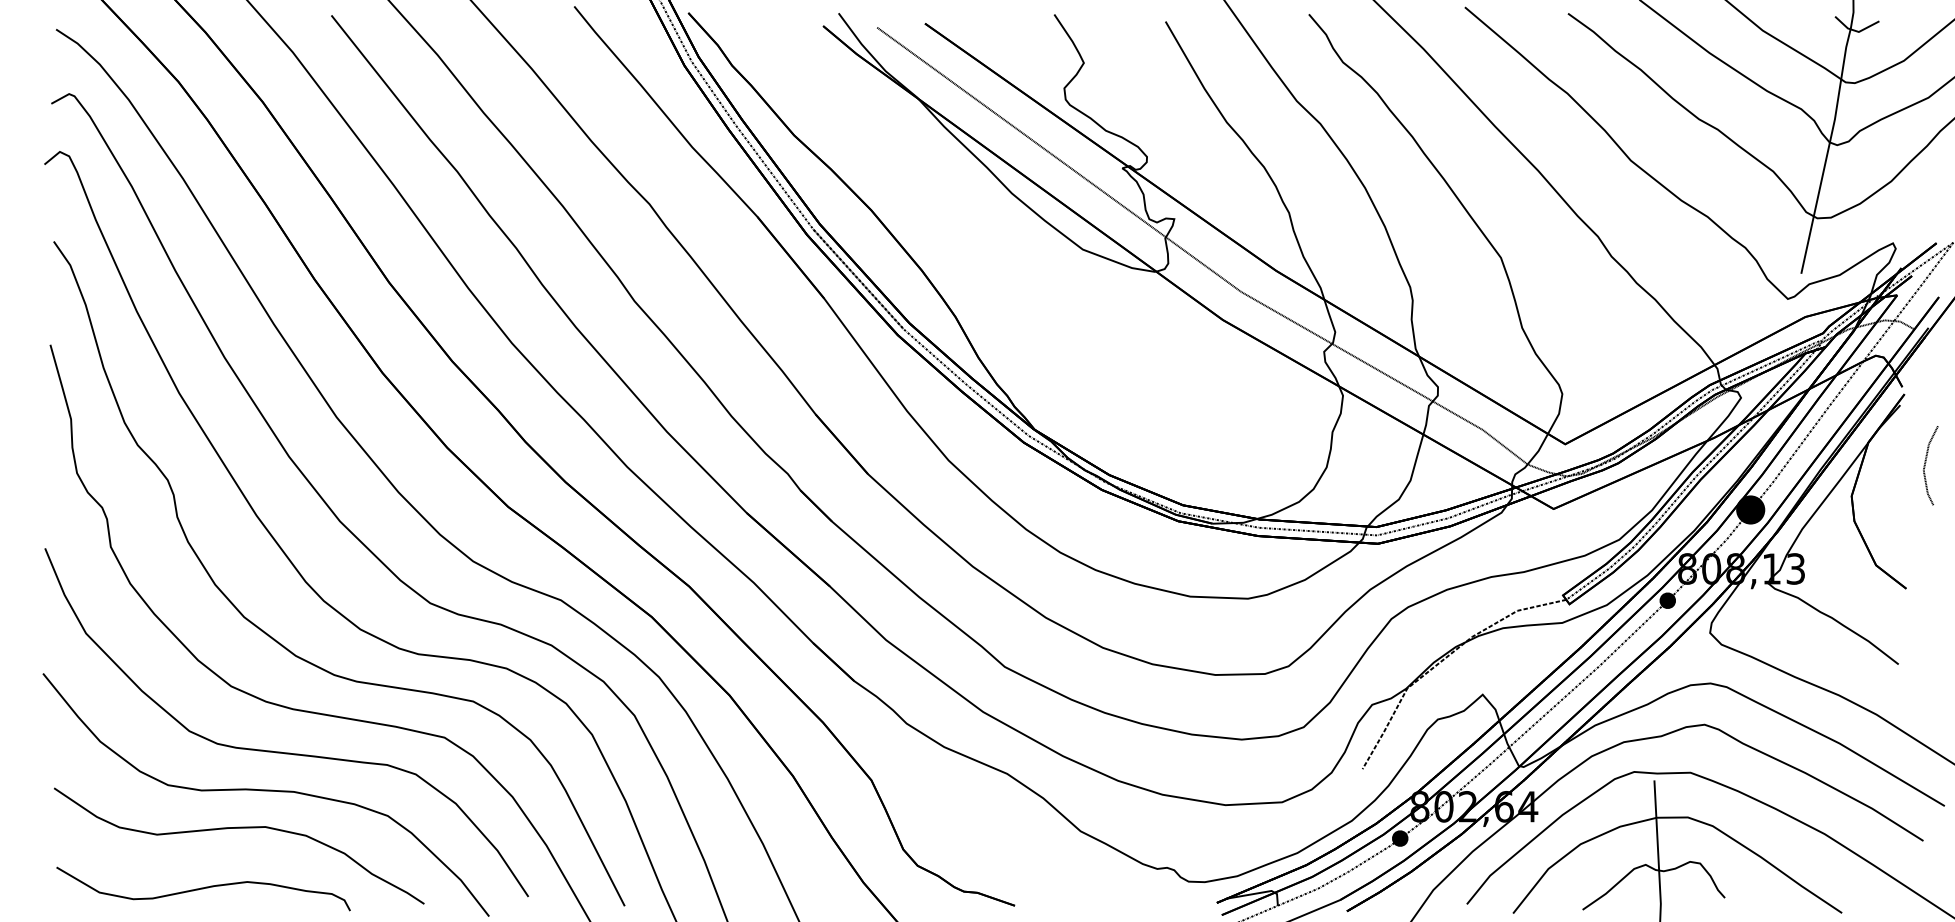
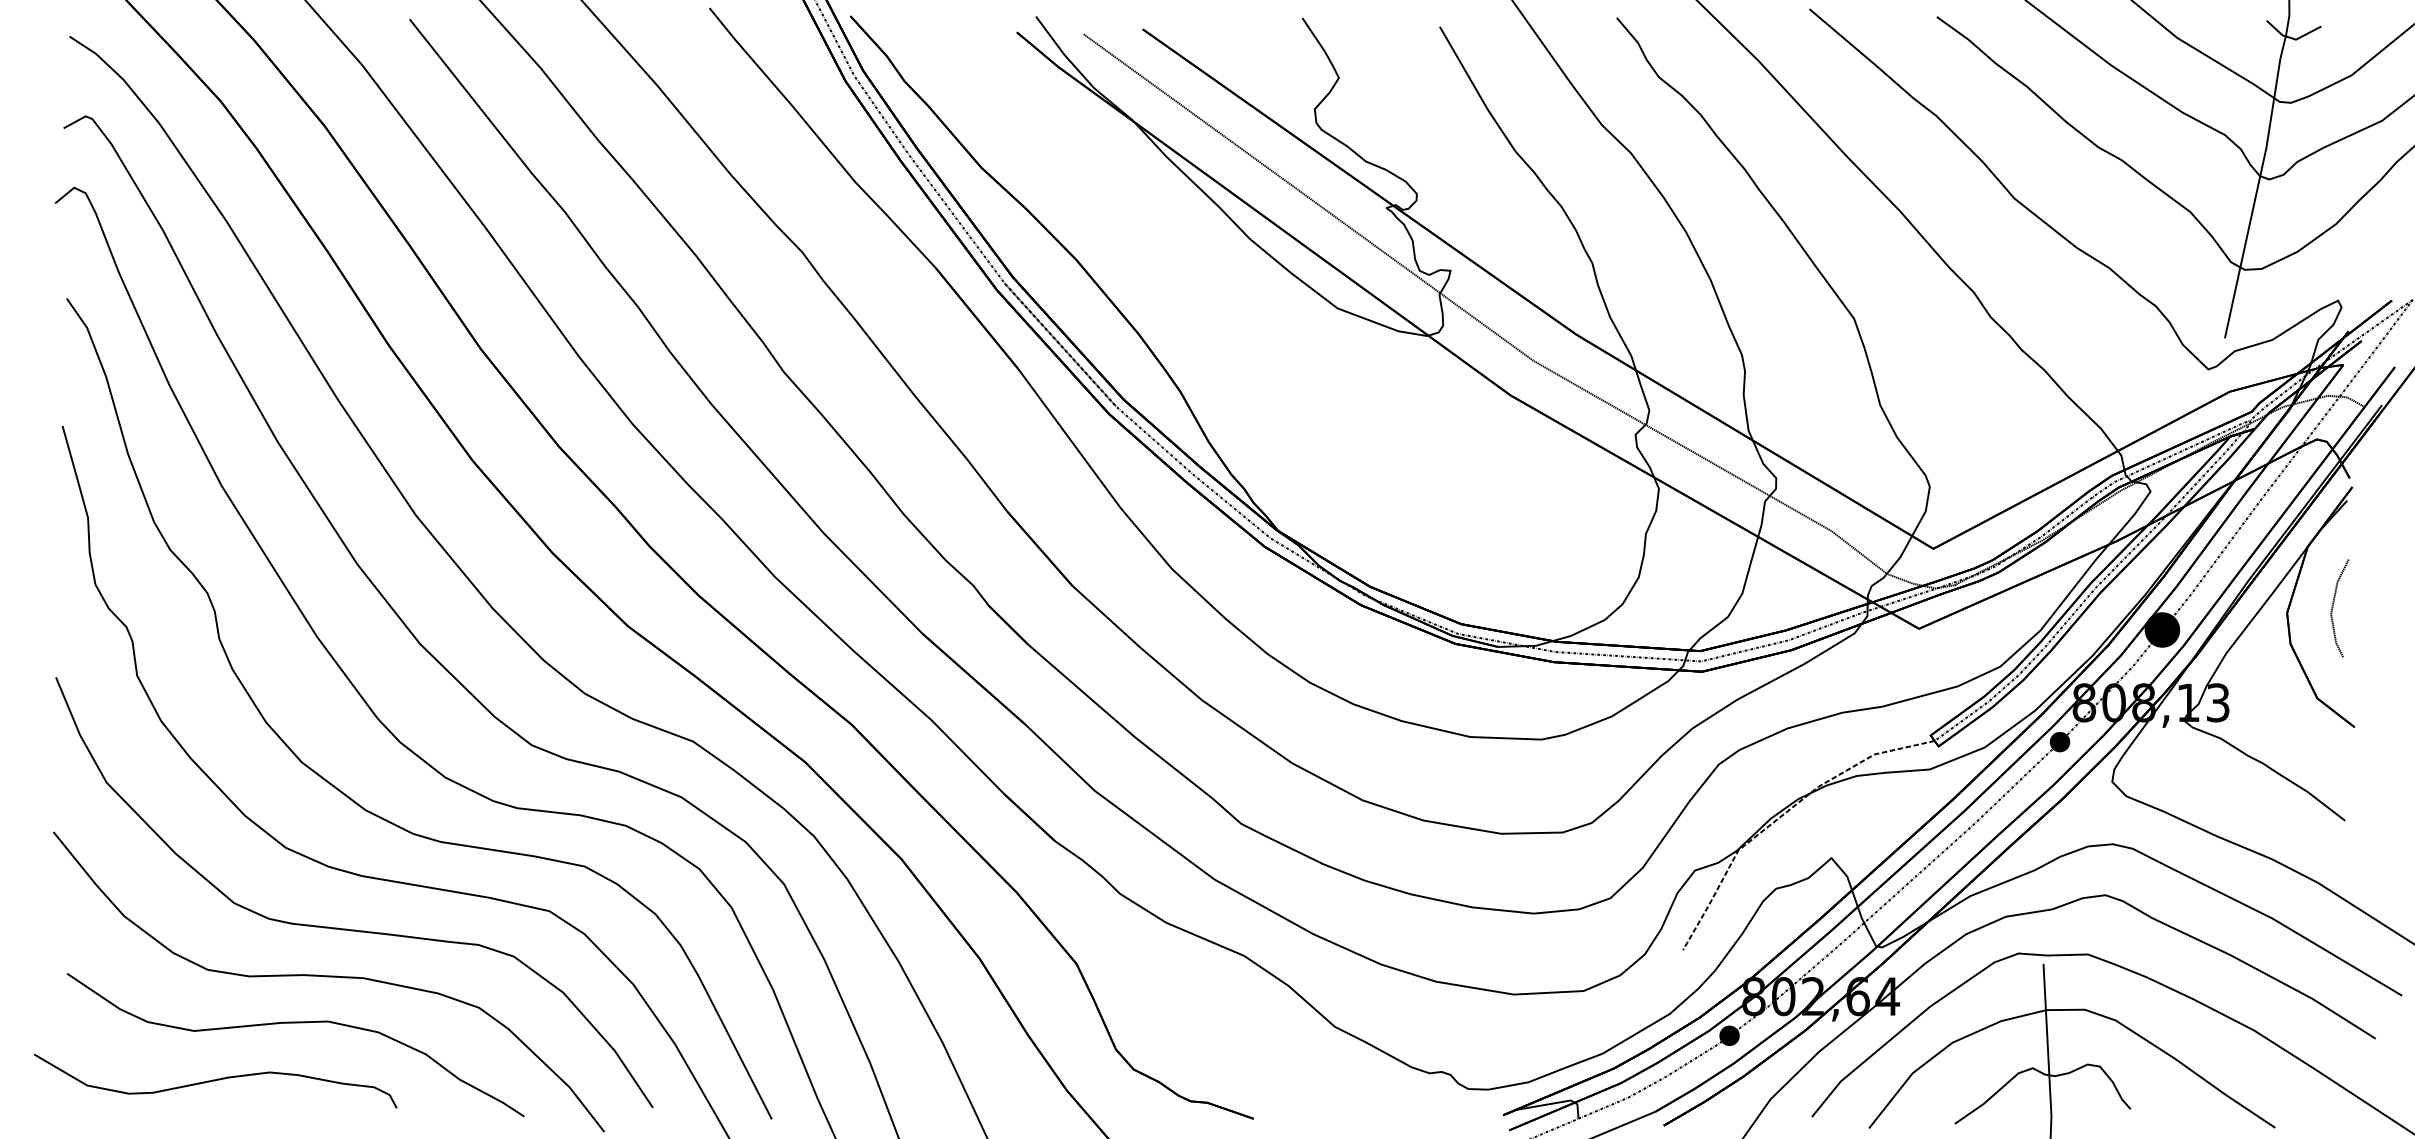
curve: (1925, 465) -> (2333, 608), moved
part: (203, 888) -> (215, 1080), moved

